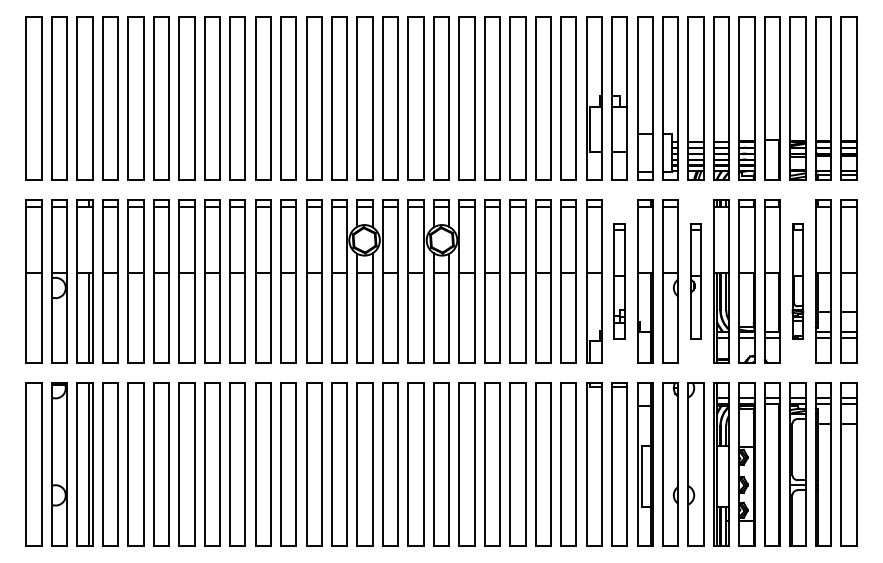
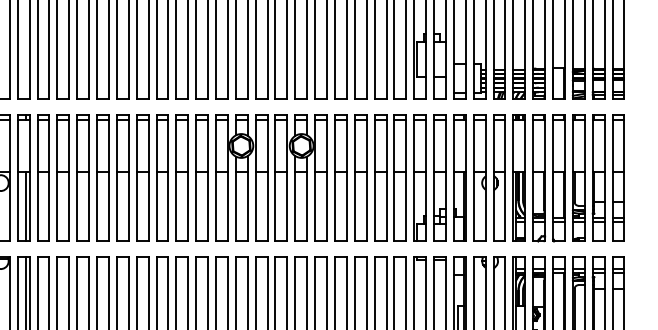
part: (619, 281) -> (439, 178), size x1.43
part: (695, 281) -> (499, 178), size x1.43
part: (797, 281) -> (578, 178), size x1.43

